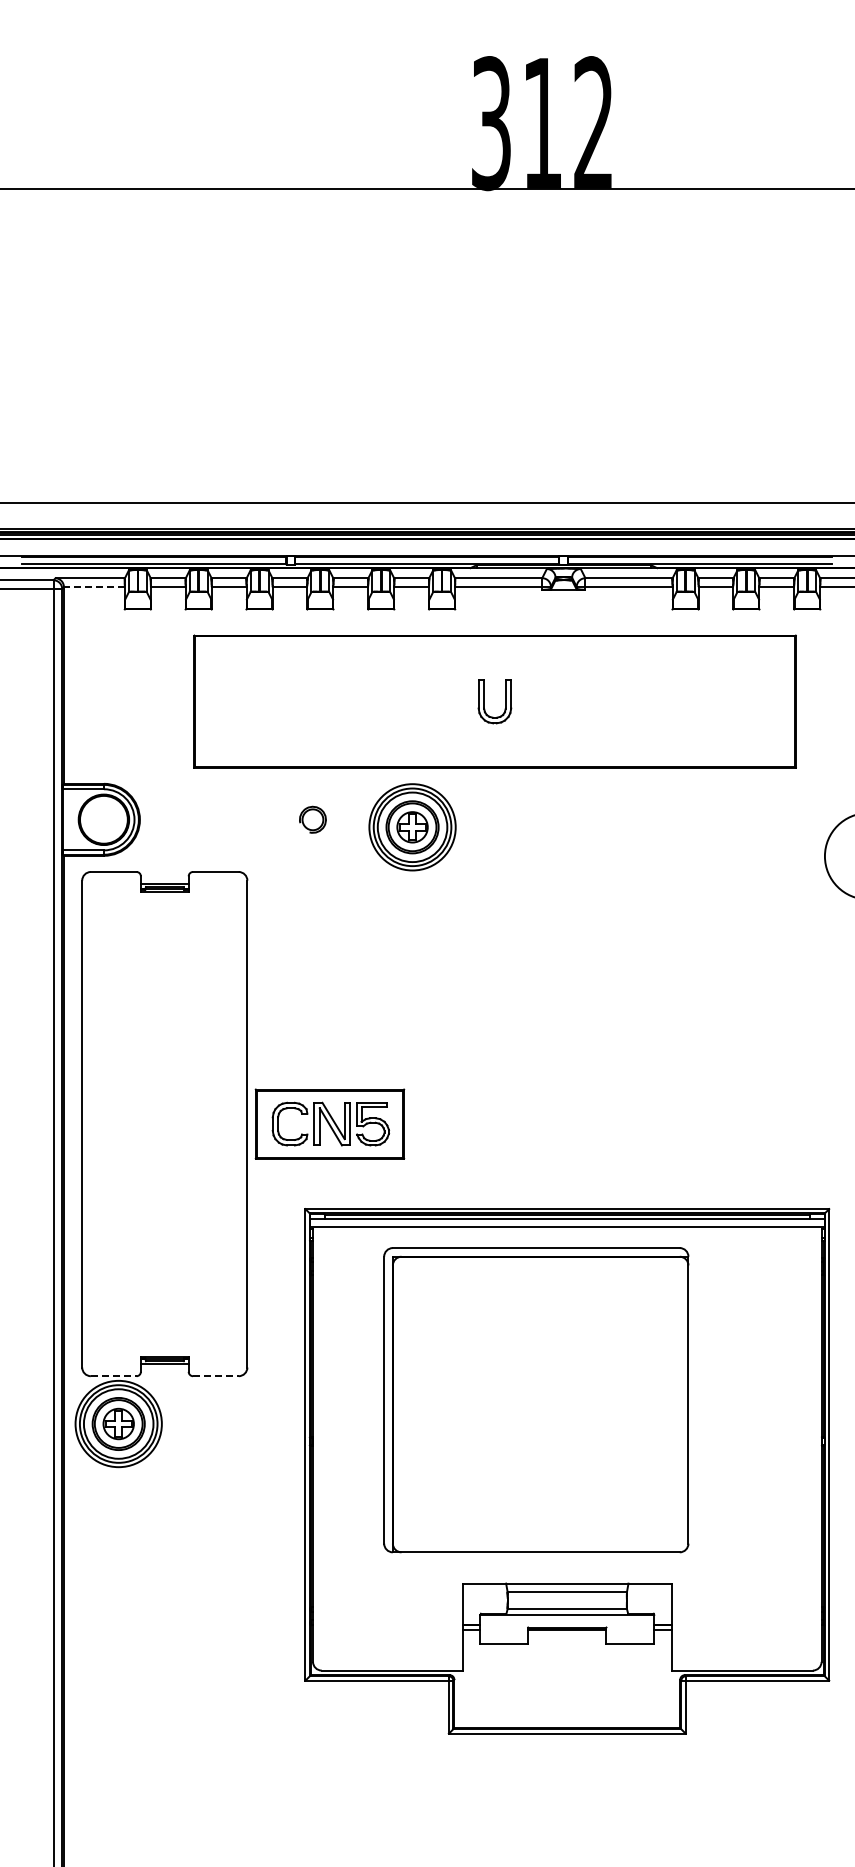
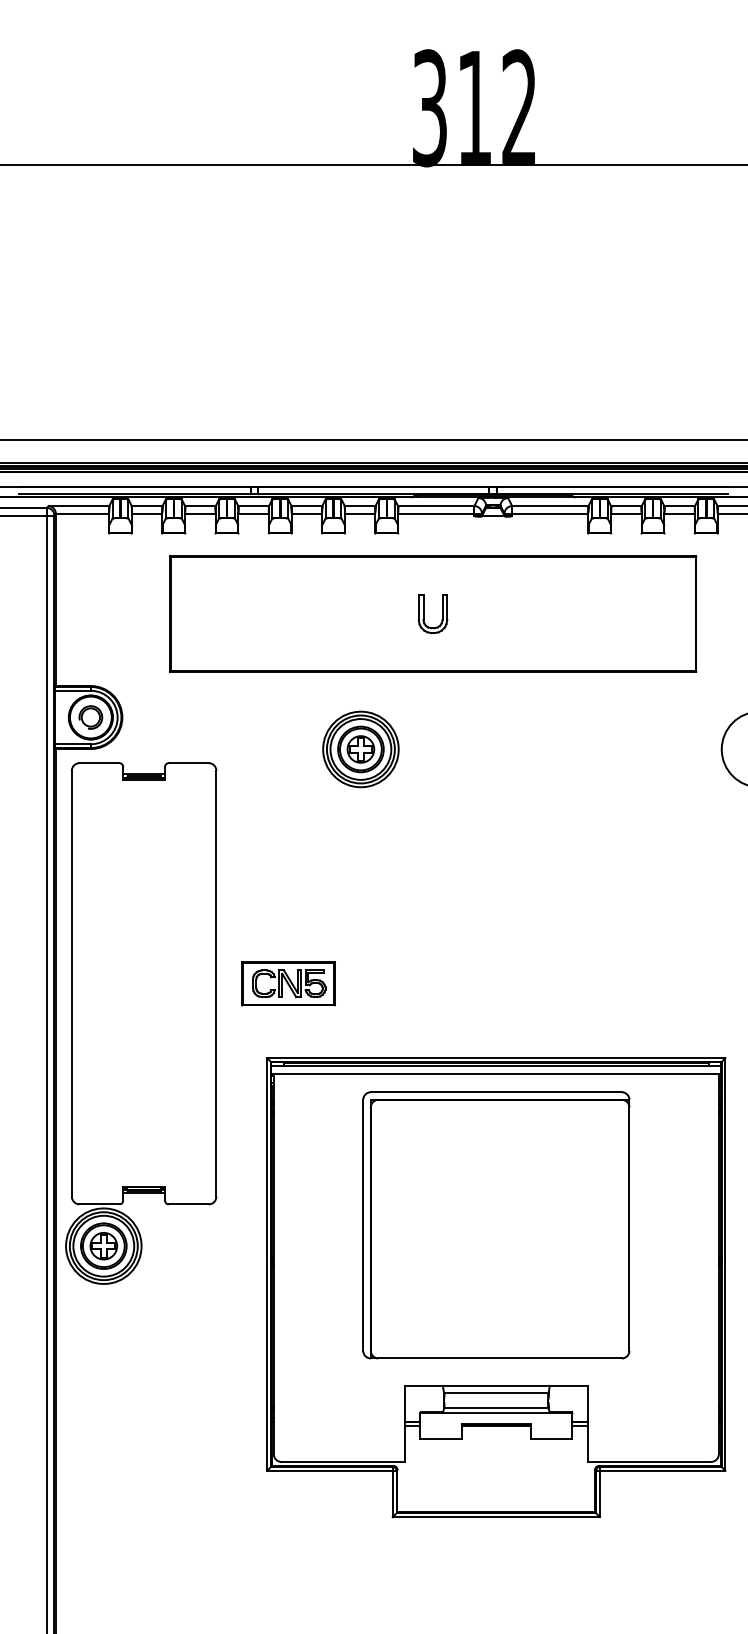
line: (93, 586) -> (81, 513), dashed -> solid
part: (312, 819) -> (90, 717), moved
part: (412, 827) -> (360, 749), moved
part: (329, 1123) -> (288, 983), size x0.71
line: (113, 1376) -> (99, 1204), dashed -> solid
line: (215, 1376) -> (188, 1204), dashed -> solid
part: (536, 1400) -> (496, 1225), moved

